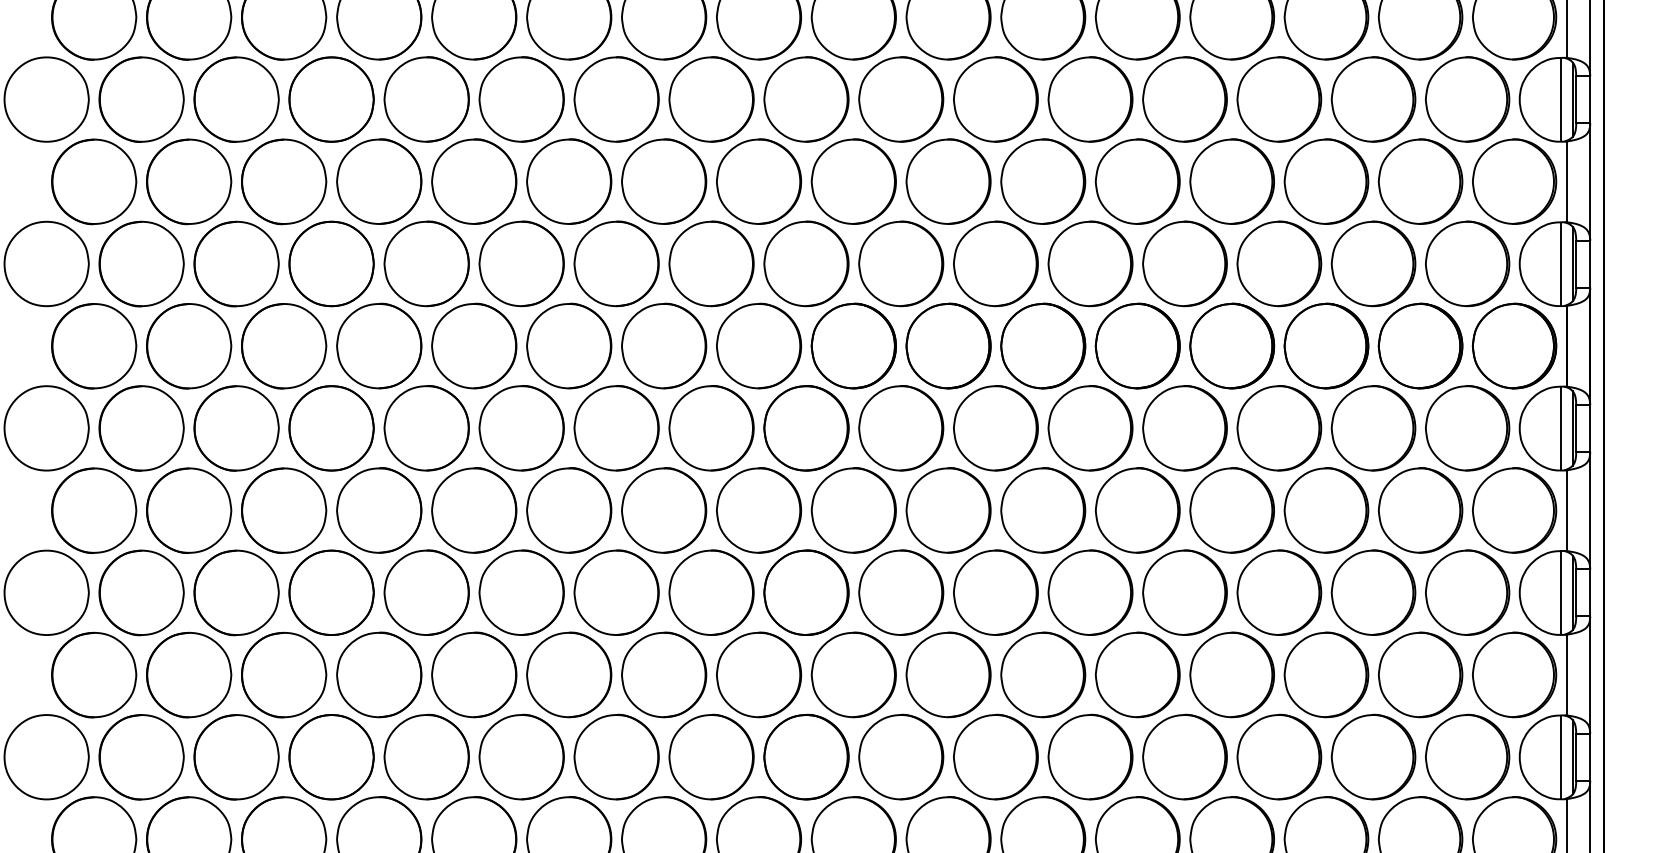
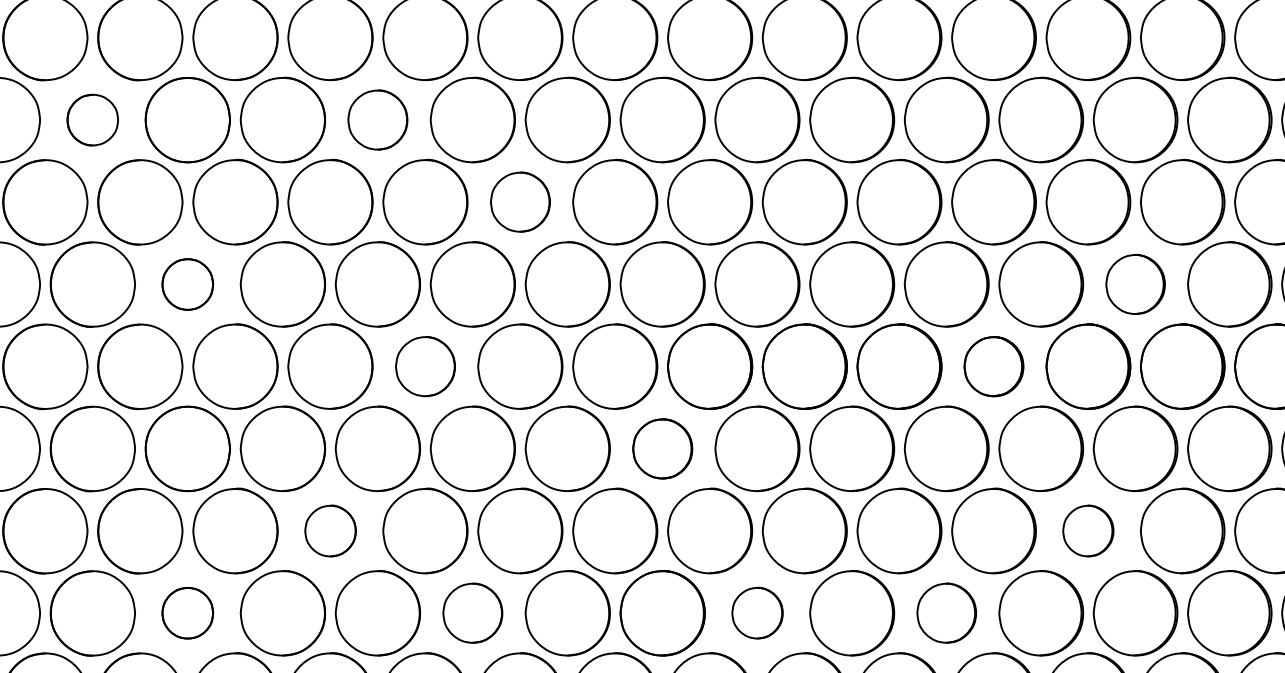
part: (236, 99) -> (92, 120), size x0.6
part: (521, 99) -> (377, 120), size x0.7
part: (664, 181) -> (520, 202), size x0.7
part: (331, 263) -> (187, 284), size x0.6
part: (1279, 263) -> (1135, 284), size x0.7
part: (569, 345) -> (425, 366), size x0.7
part: (1137, 345) -> (993, 366), size x0.7
part: (806, 428) -> (662, 449), size x0.7
part: (474, 510) -> (330, 531), size x0.6
part: (1231, 510) -> (1087, 531), size x0.6
part: (331, 592) -> (187, 613), size x0.6
part: (616, 592) -> (472, 613), size x0.7
part: (901, 592) -> (757, 613), size x0.6
part: (1090, 592) -> (946, 613), size x0.7

